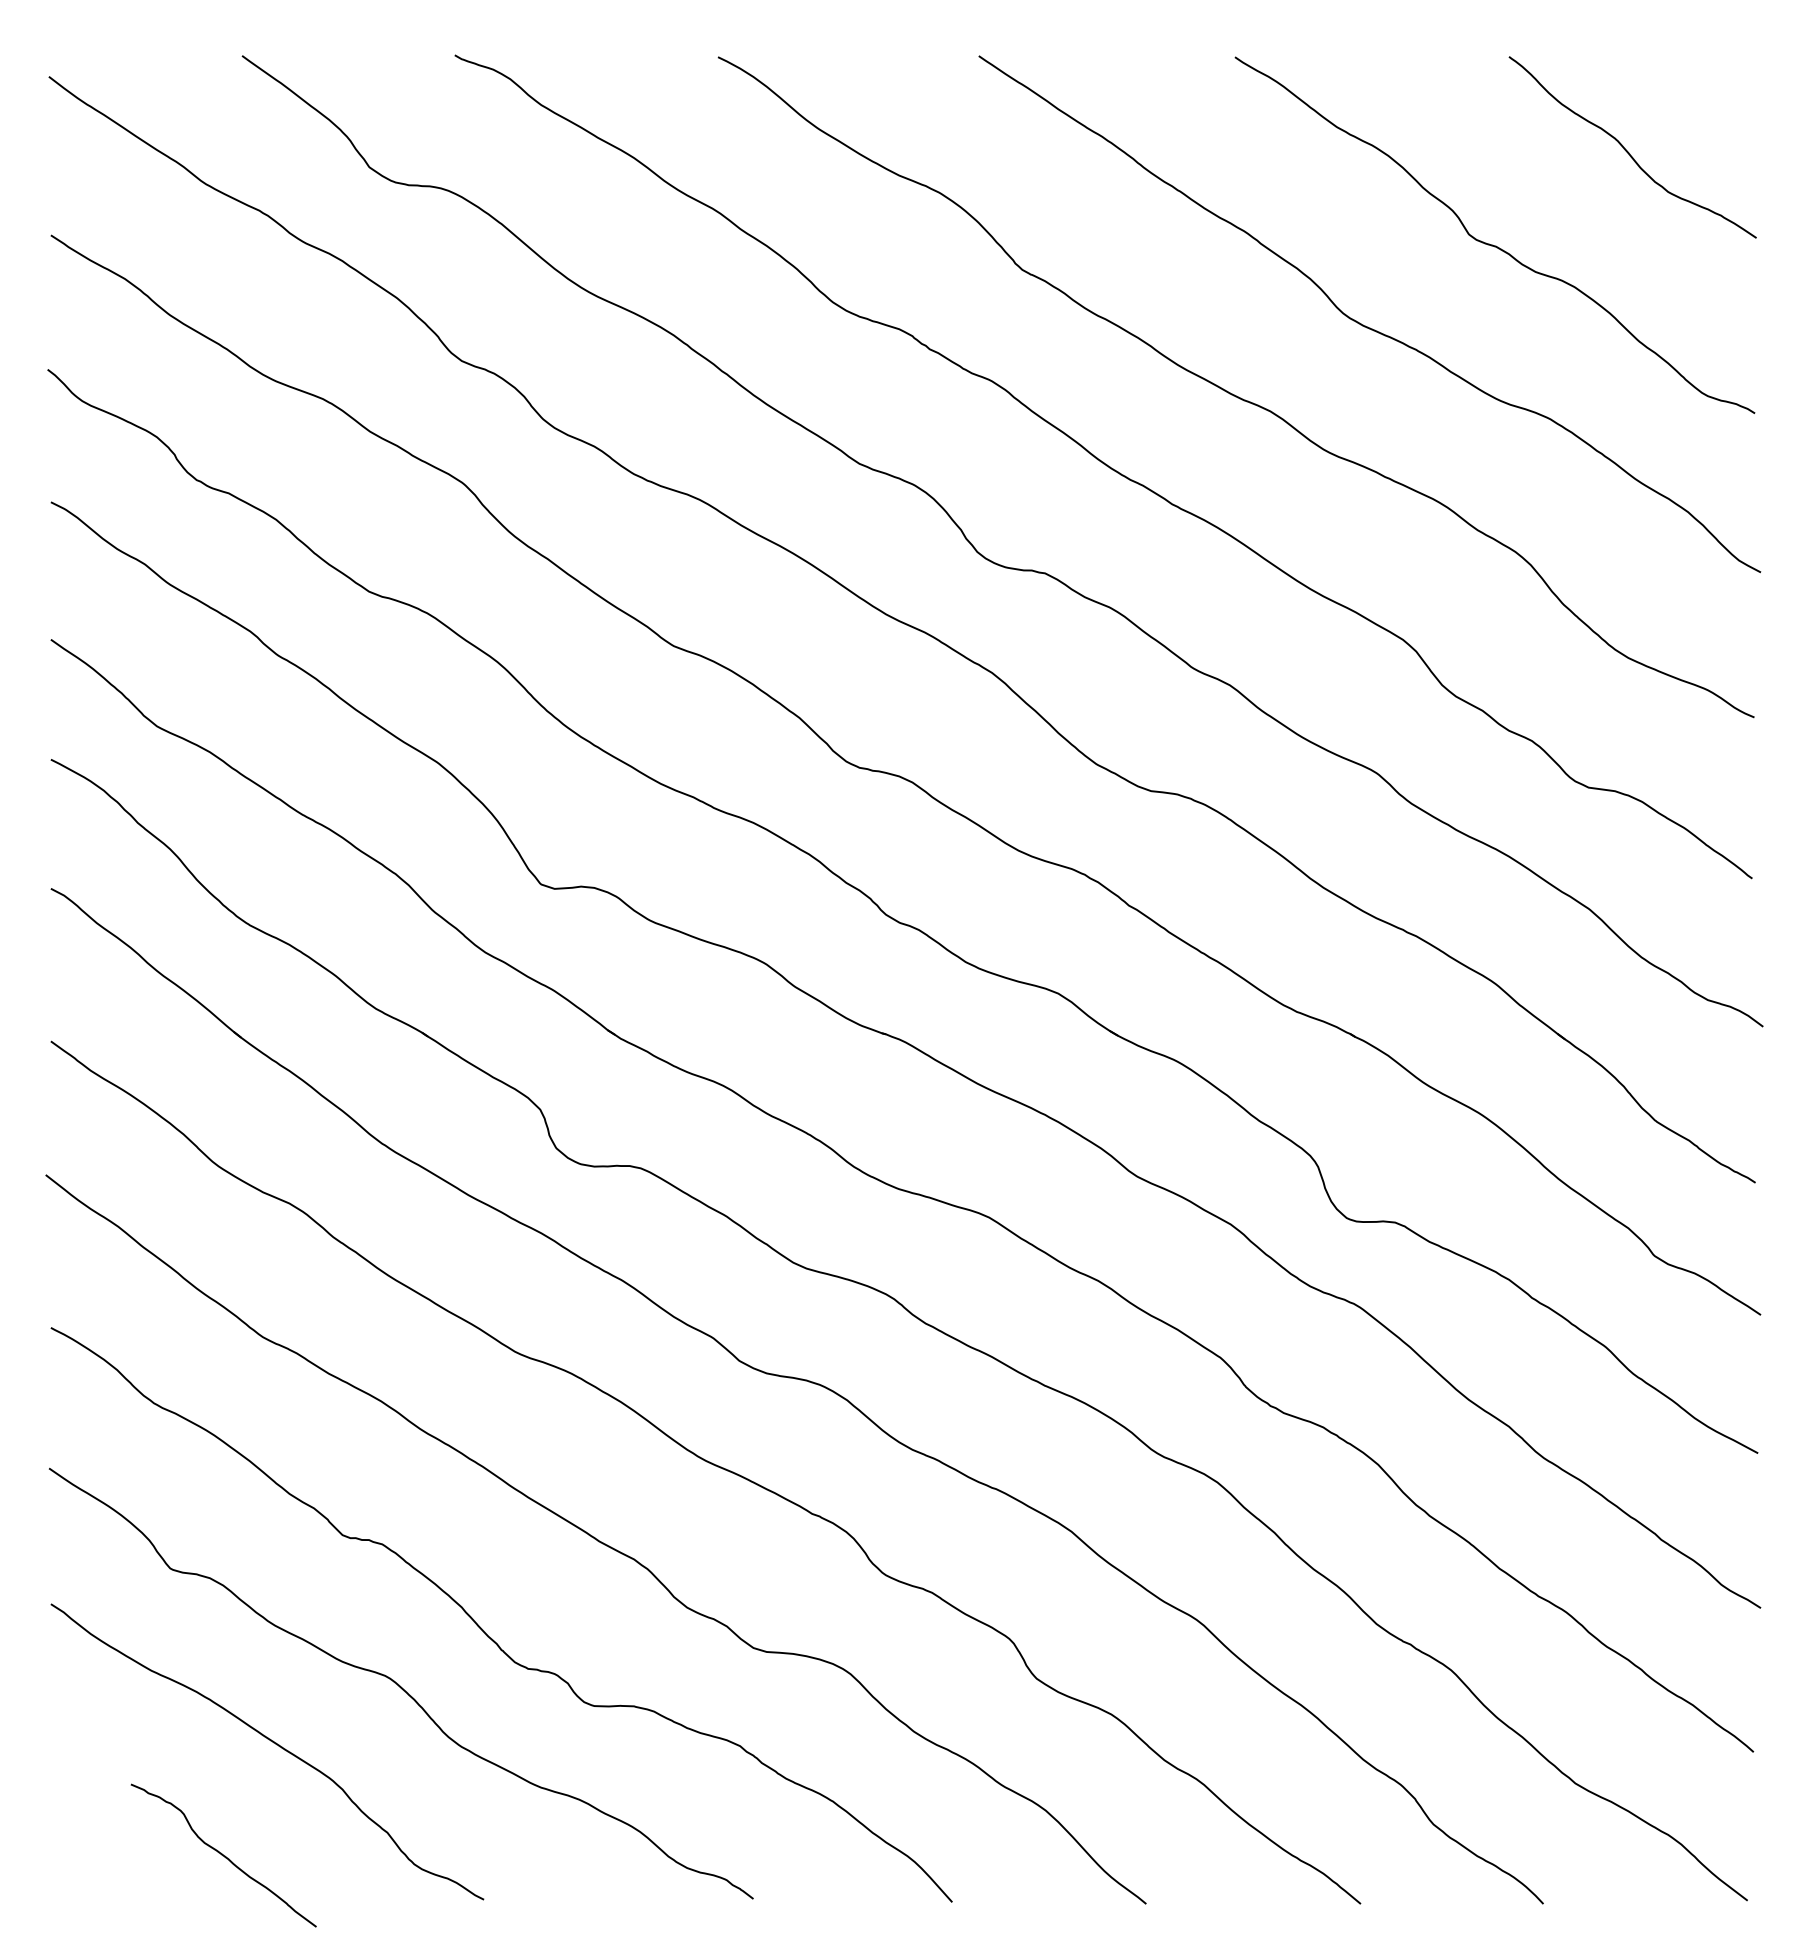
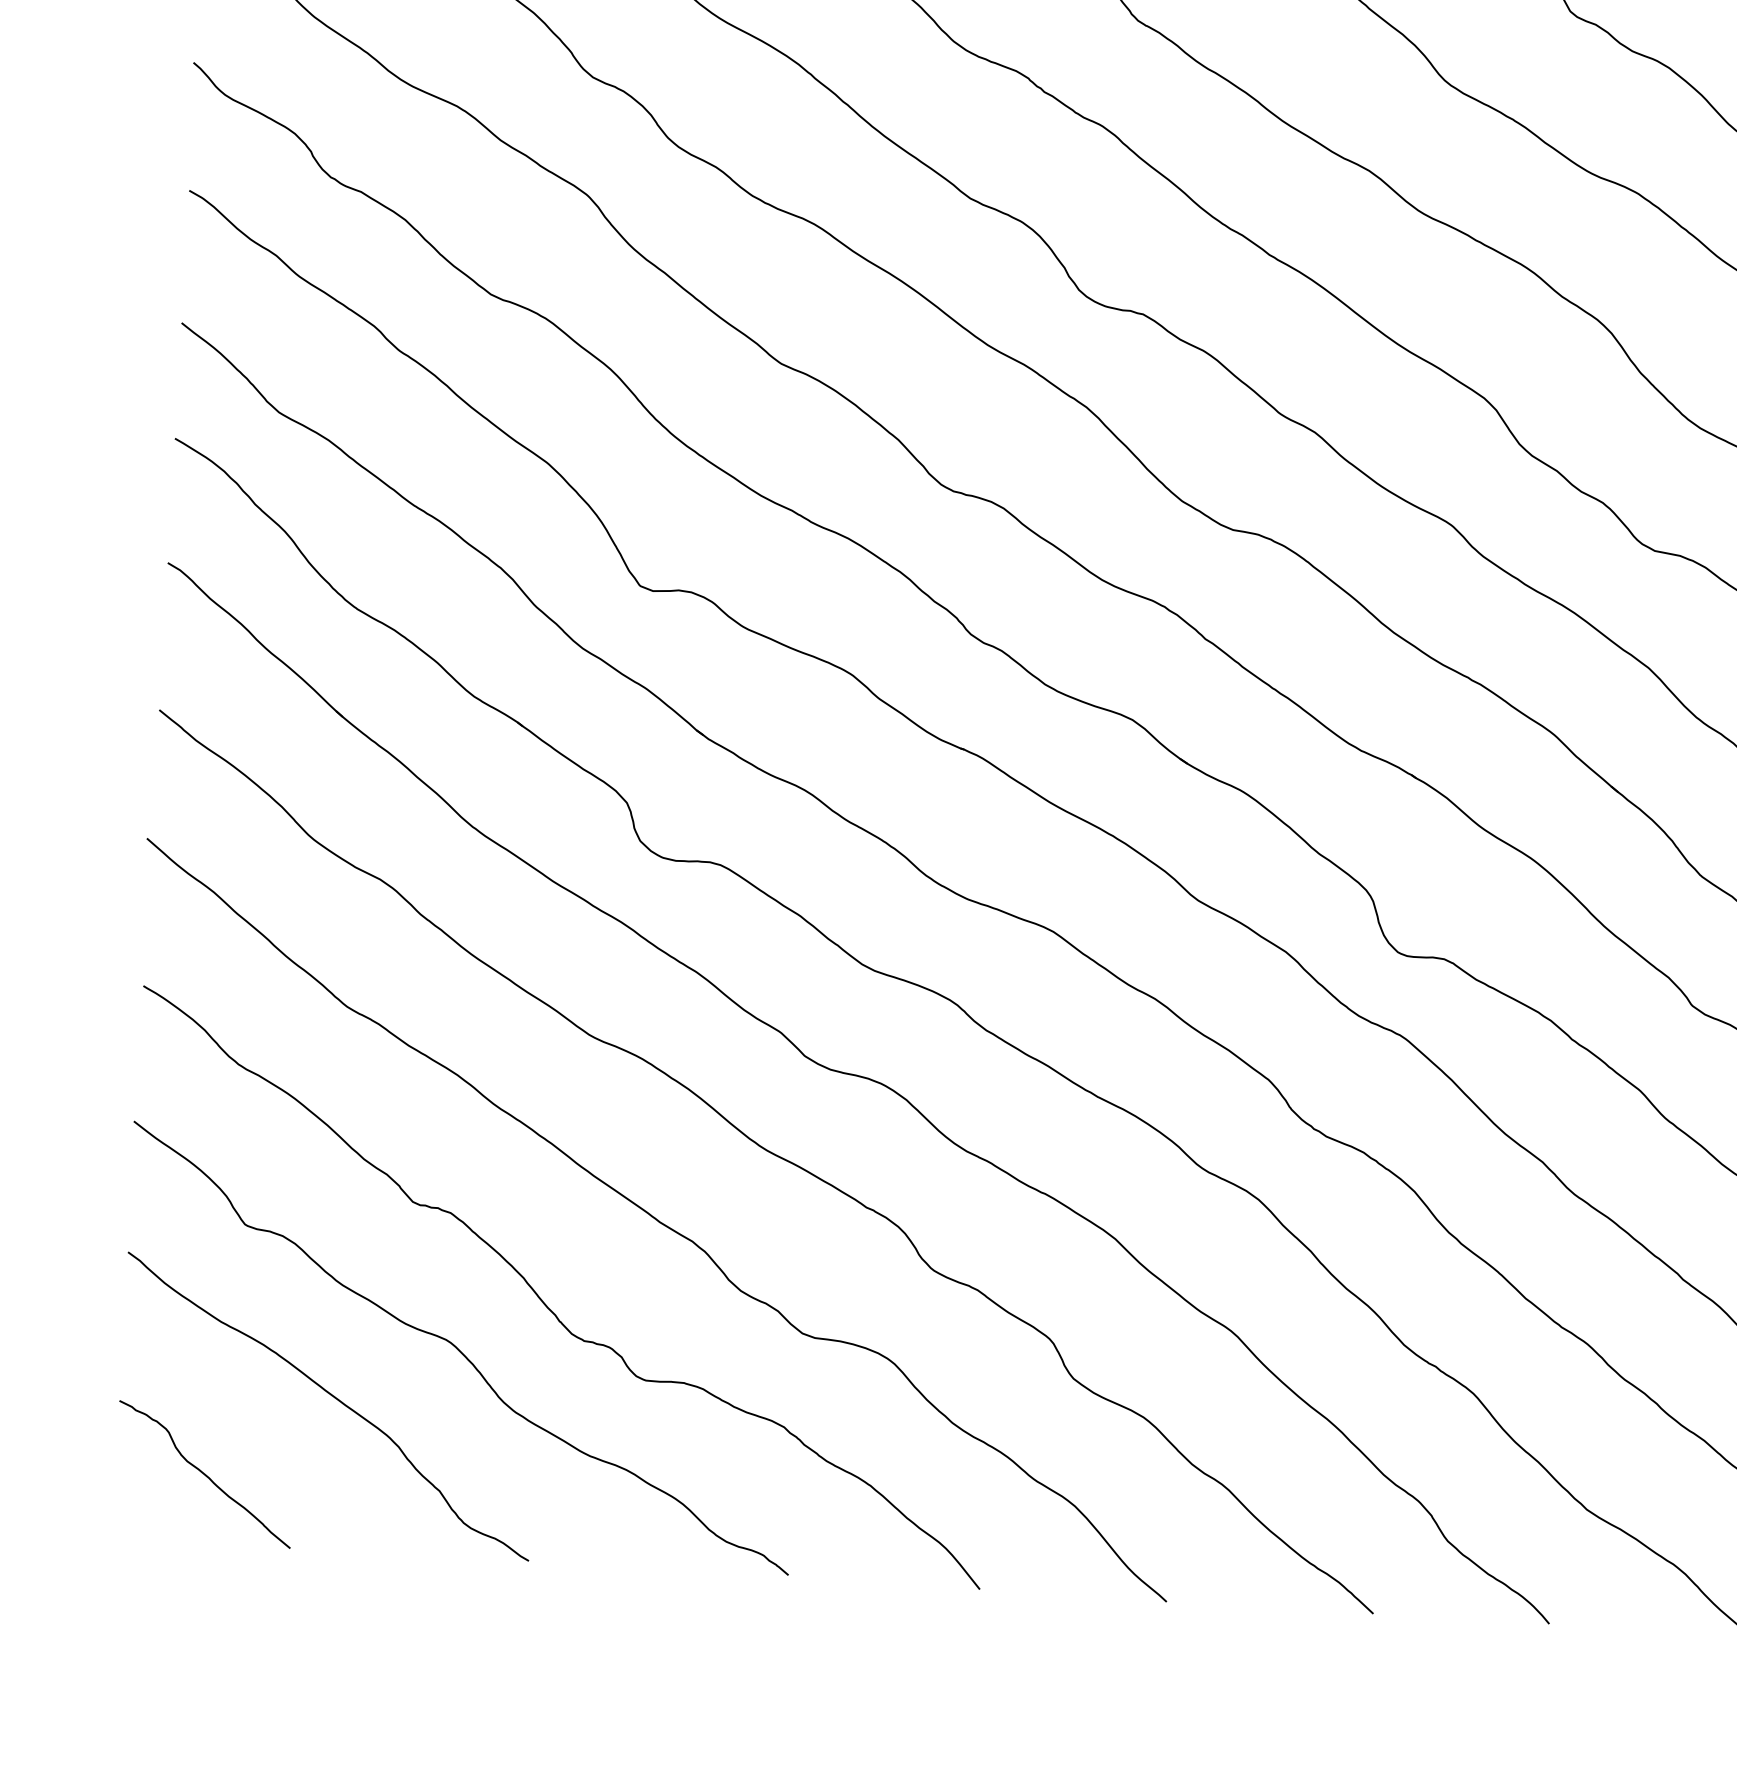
curve: (223, 1855) -> (204, 1474), moved

